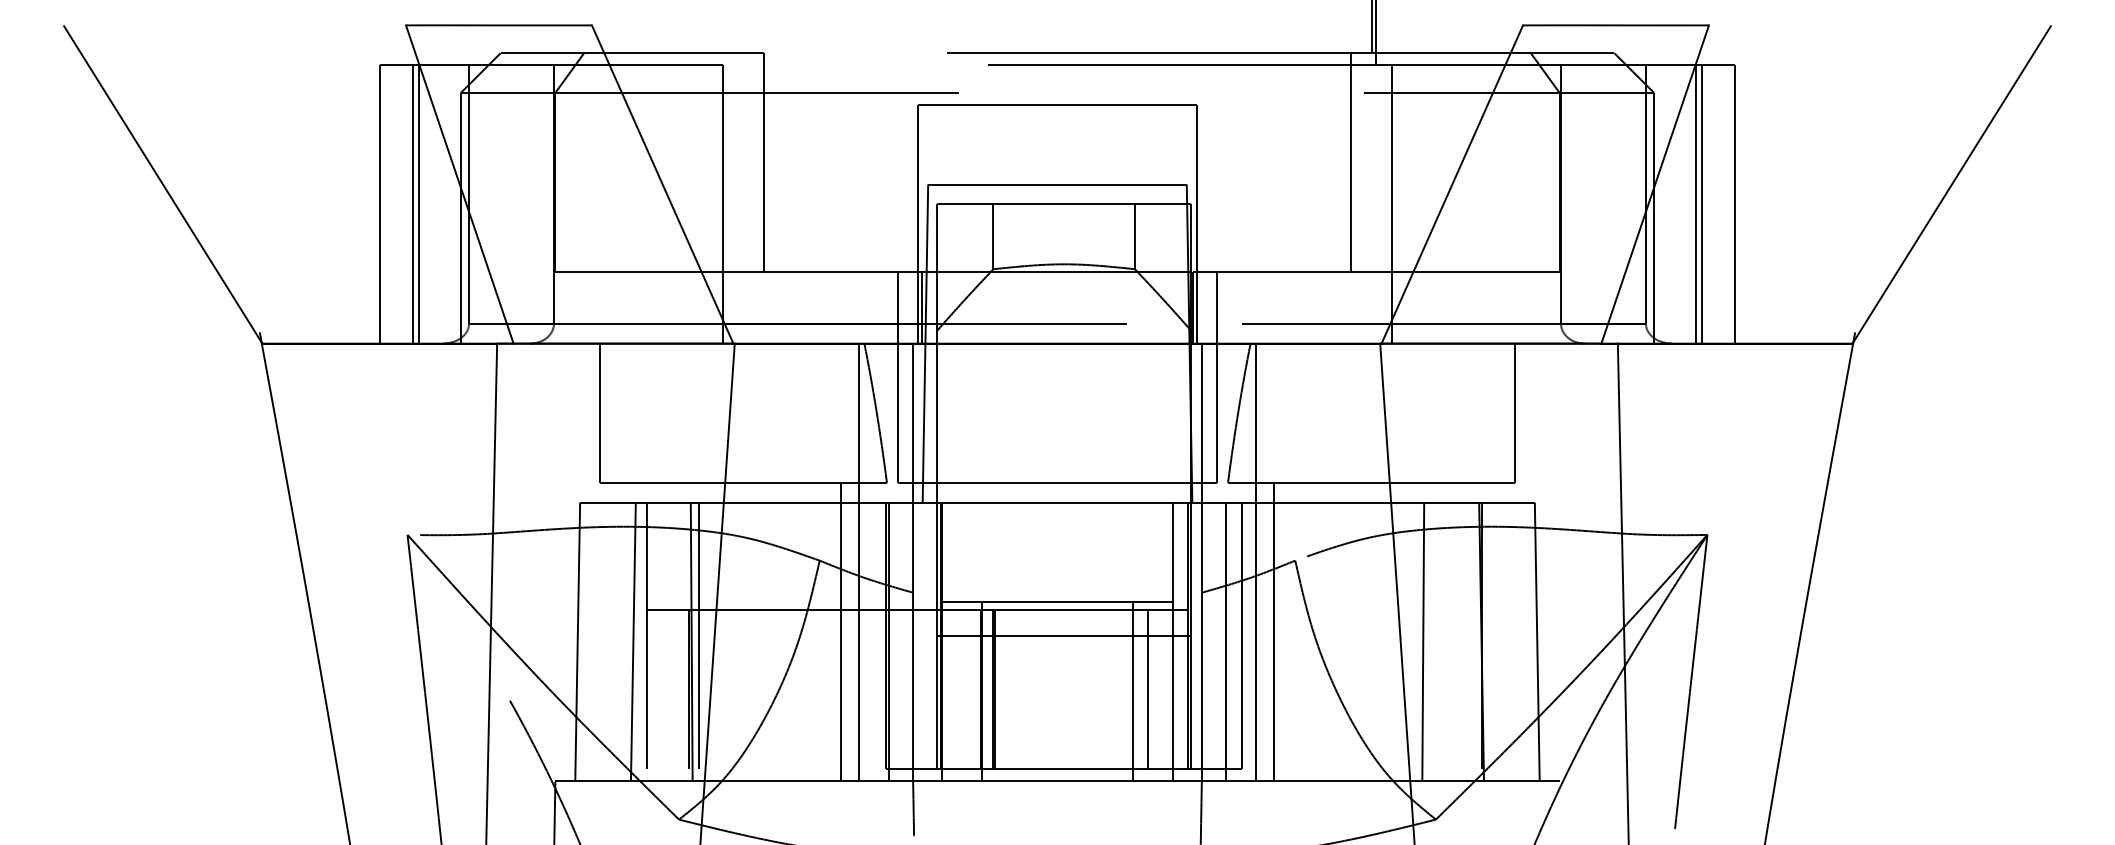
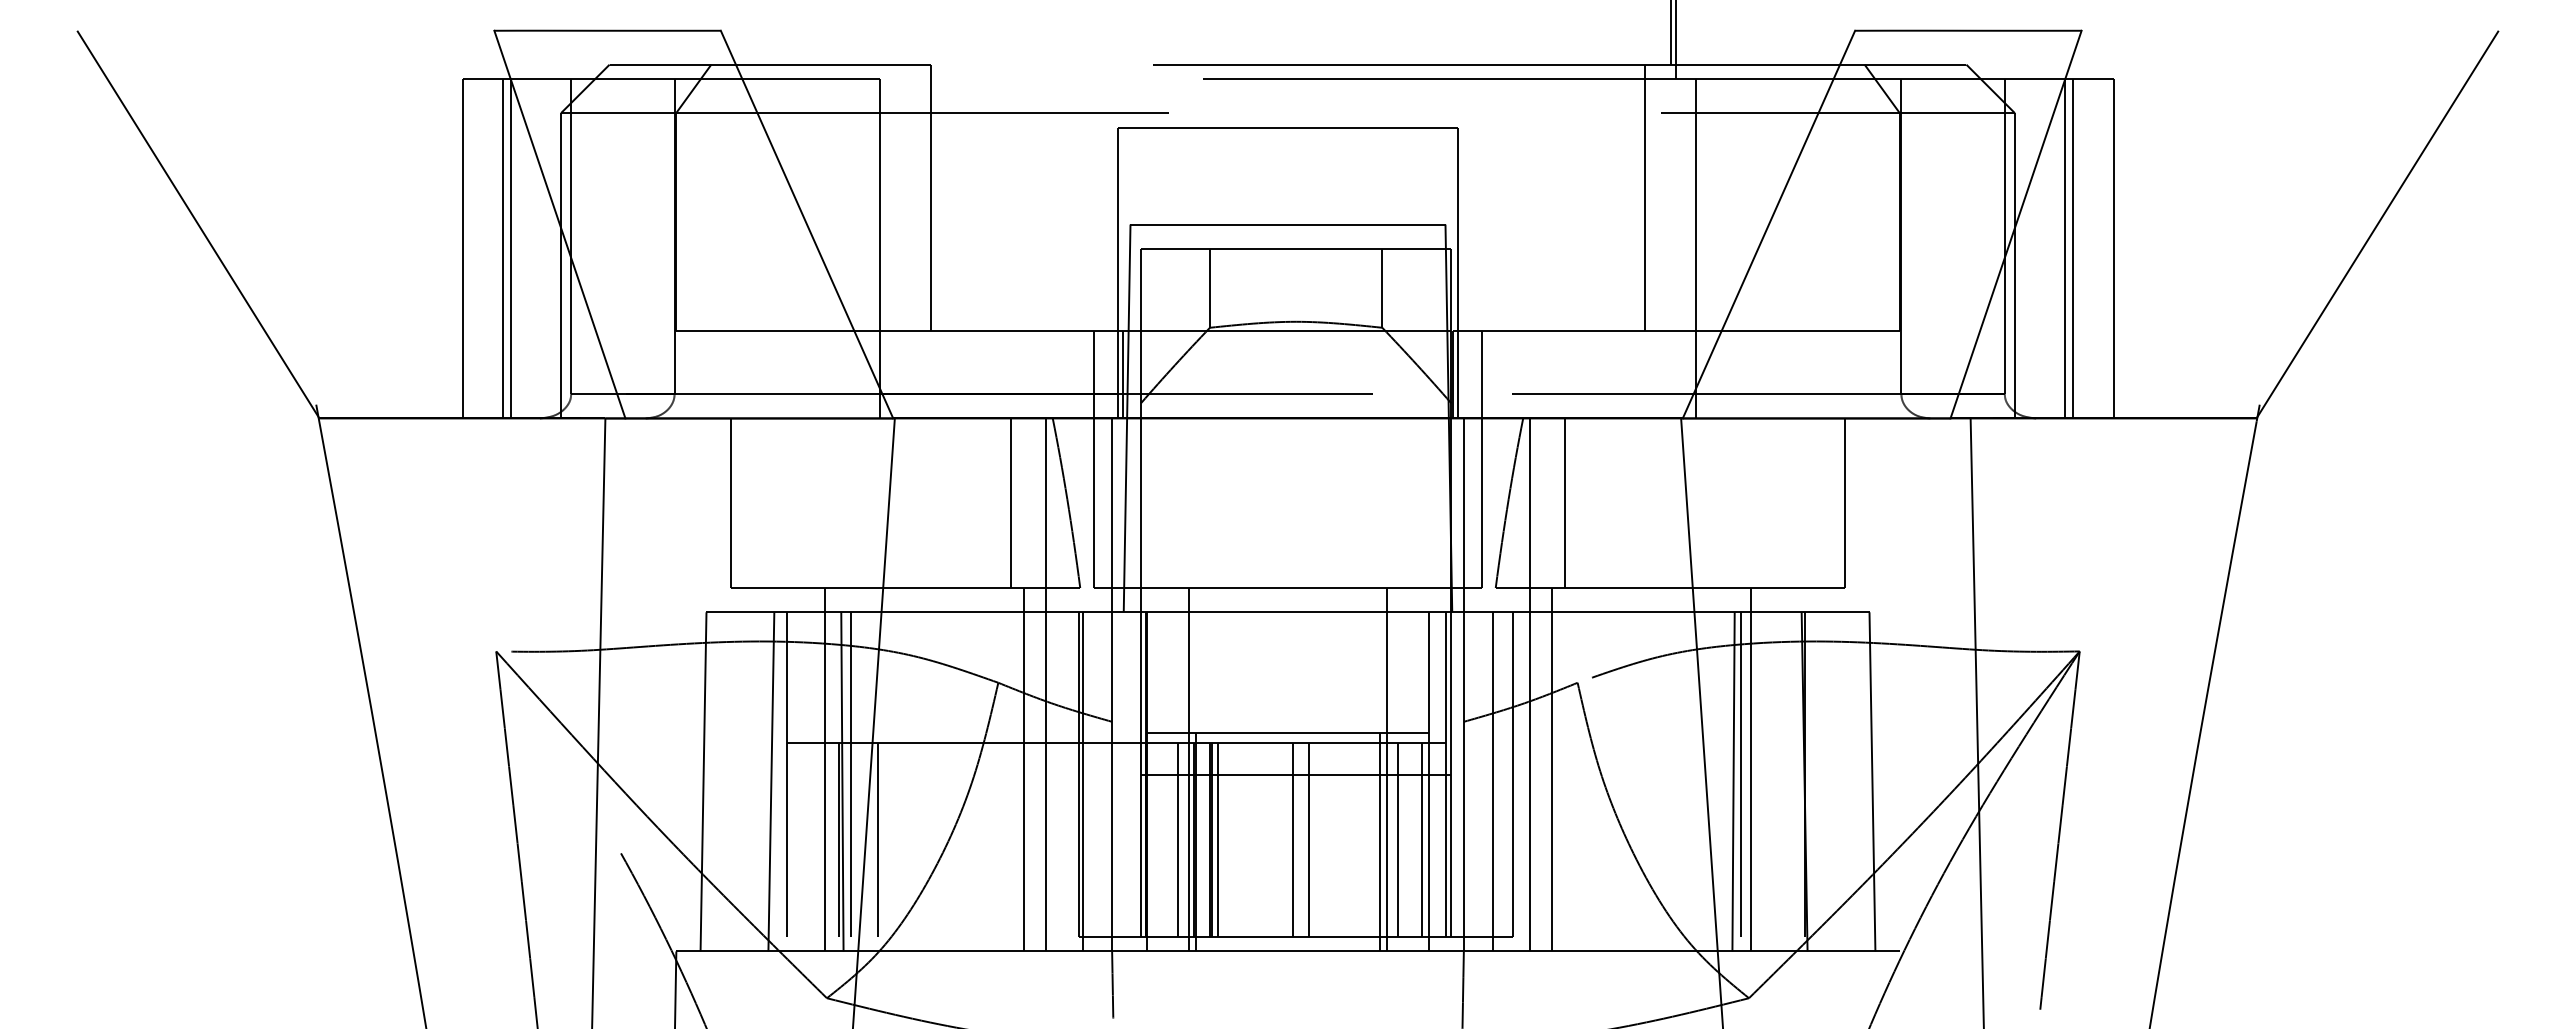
line: (830, 413) -> (1011, 503), added
line: (1284, 413) -> (1564, 503), added
line: (677, 631) -> (825, 769), added
line: (975, 631) -> (1188, 769), added
line: (1139, 631) -> (1387, 769), added
line: (1437, 631) -> (1750, 769), added
line: (1429, 635) -> (1741, 774), added
line: (721, 689) -> (878, 839), added
line: (966, 689) -> (1177, 839), added
line: (1000, 689) -> (1218, 839), added
line: (1061, 689) -> (1292, 839), added
line: (1074, 689) -> (1308, 839), added
line: (1167, 689) -> (1422, 839), added

